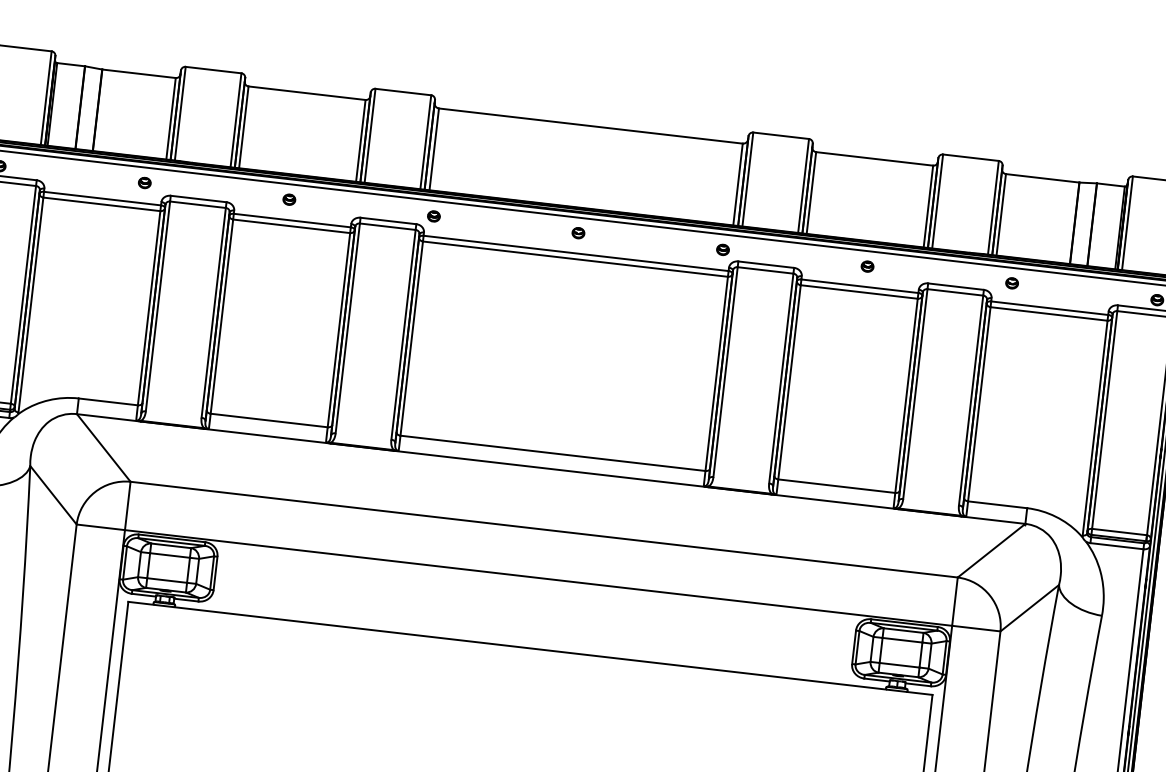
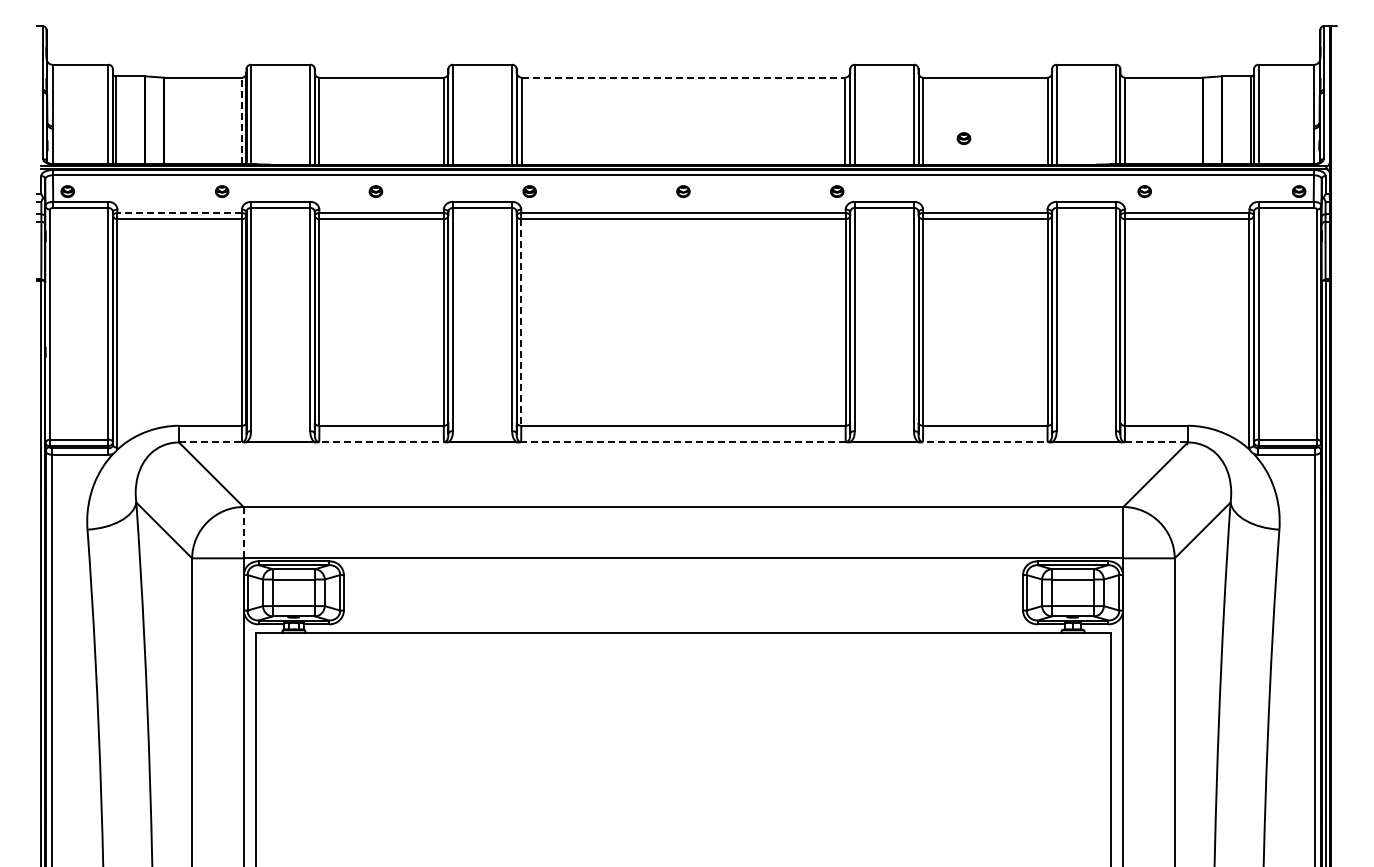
line: (170, 118) -> (241, 120), solid -> dashed
line: (590, 125) -> (683, 77), solid -> dashed
line: (102, 198) -> (179, 213), solid -> dashed
part: (867, 266) -> (963, 138), moved
line: (411, 339) -> (521, 323), solid -> dashed
line: (551, 469) -> (683, 442), solid -> dashed
line: (127, 505) -> (243, 532), solid -> dashed

